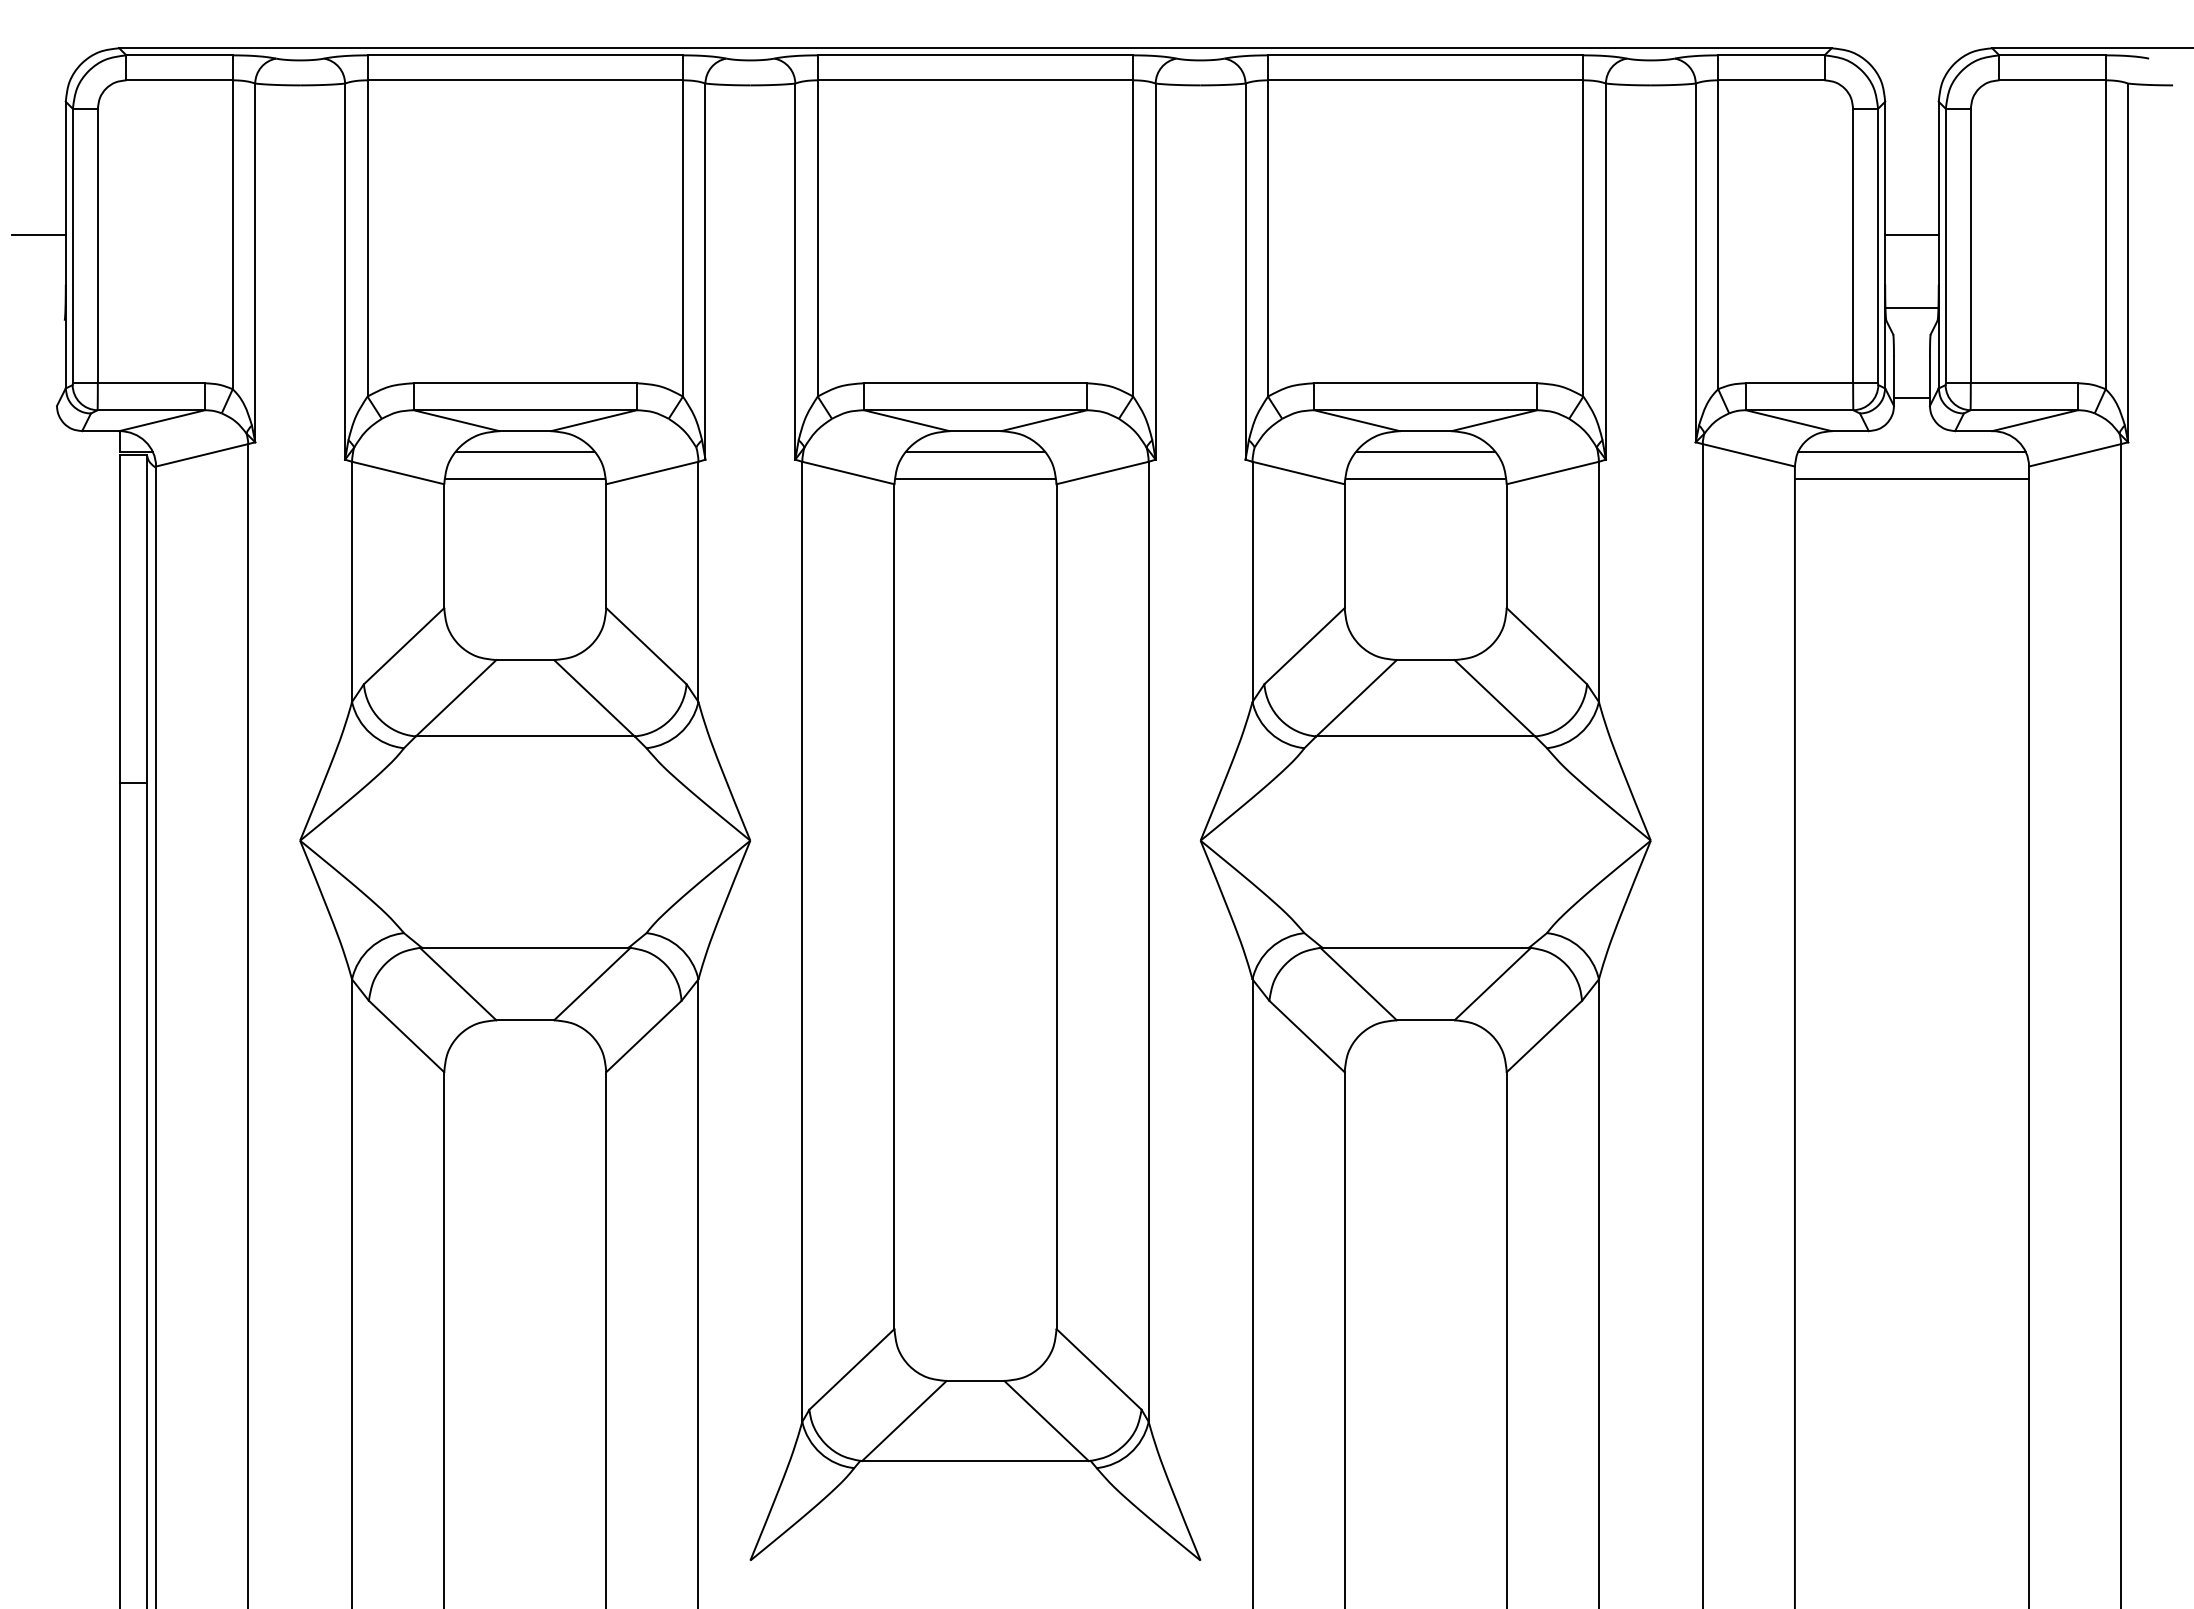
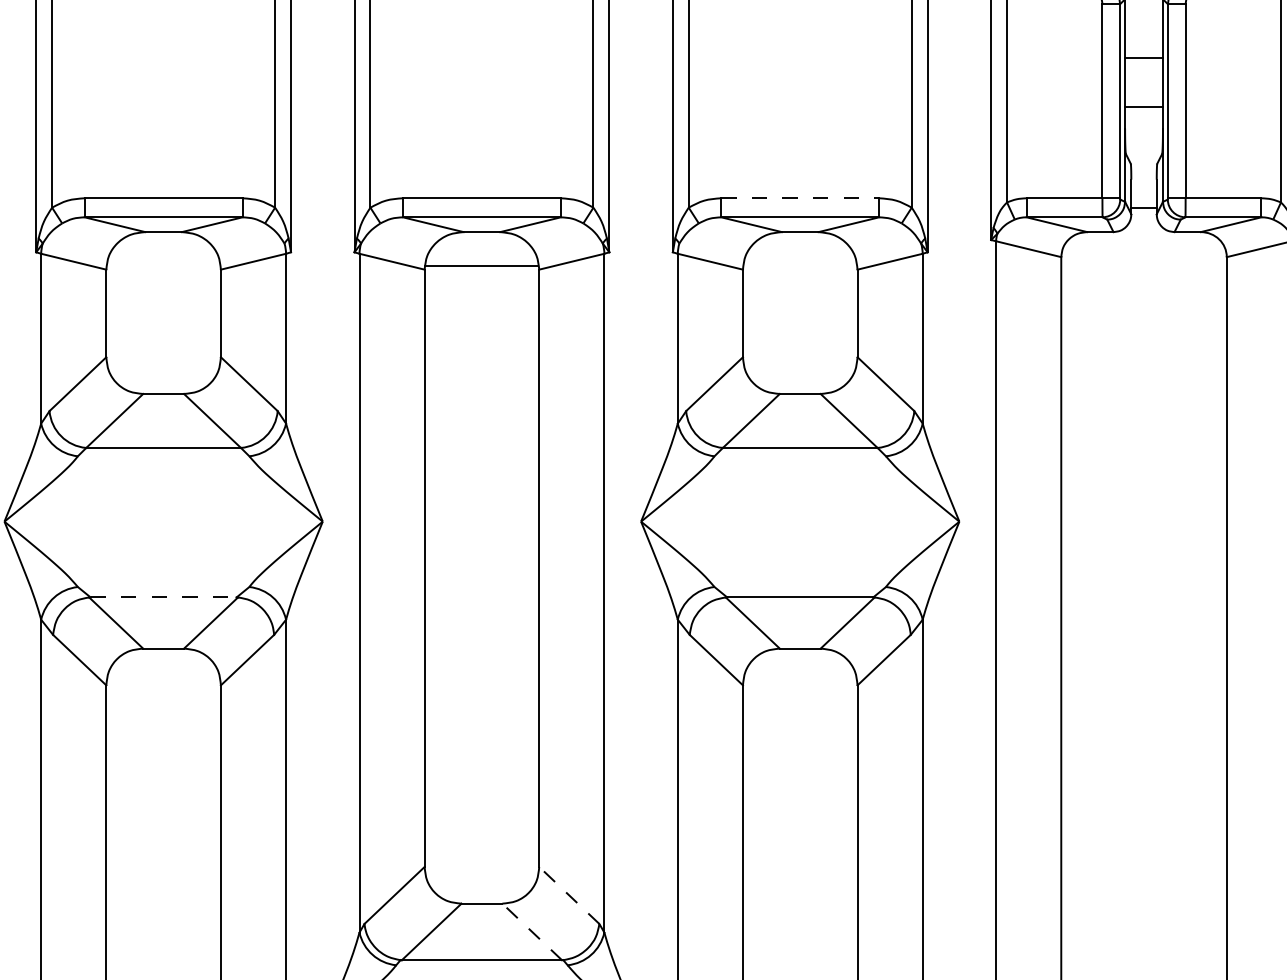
line: (1911, 235) -> (1143, 58), moved
line: (1911, 307) -> (1143, 106), moved
line: (1425, 383) -> (800, 198), solid -> dashed
line: (525, 451) -> (163, 246), removed
line: (975, 451) -> (481, 246), removed
line: (1425, 451) -> (800, 246), removed
line: (1911, 451) -> (1143, 246), removed
line: (525, 478) -> (163, 265), removed
line: (1425, 478) -> (800, 265), removed
line: (1911, 478) -> (1143, 265), removed
line: (525, 947) -> (163, 597), solid -> dashed
line: (1099, 1369) -> (569, 895), solid -> dashed
line: (1046, 1420) -> (532, 931), solid -> dashed

